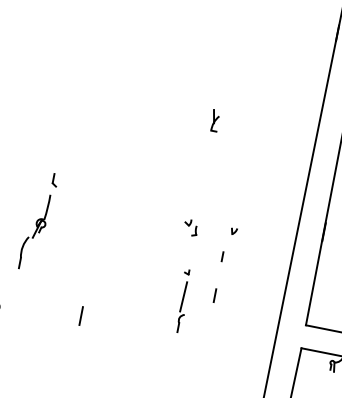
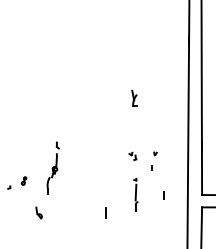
part: (214, 120) -> (134, 98), size x1.4
line: (214, 294) -> (163, 195), moved
line: (80, 315) -> (105, 212), moved

